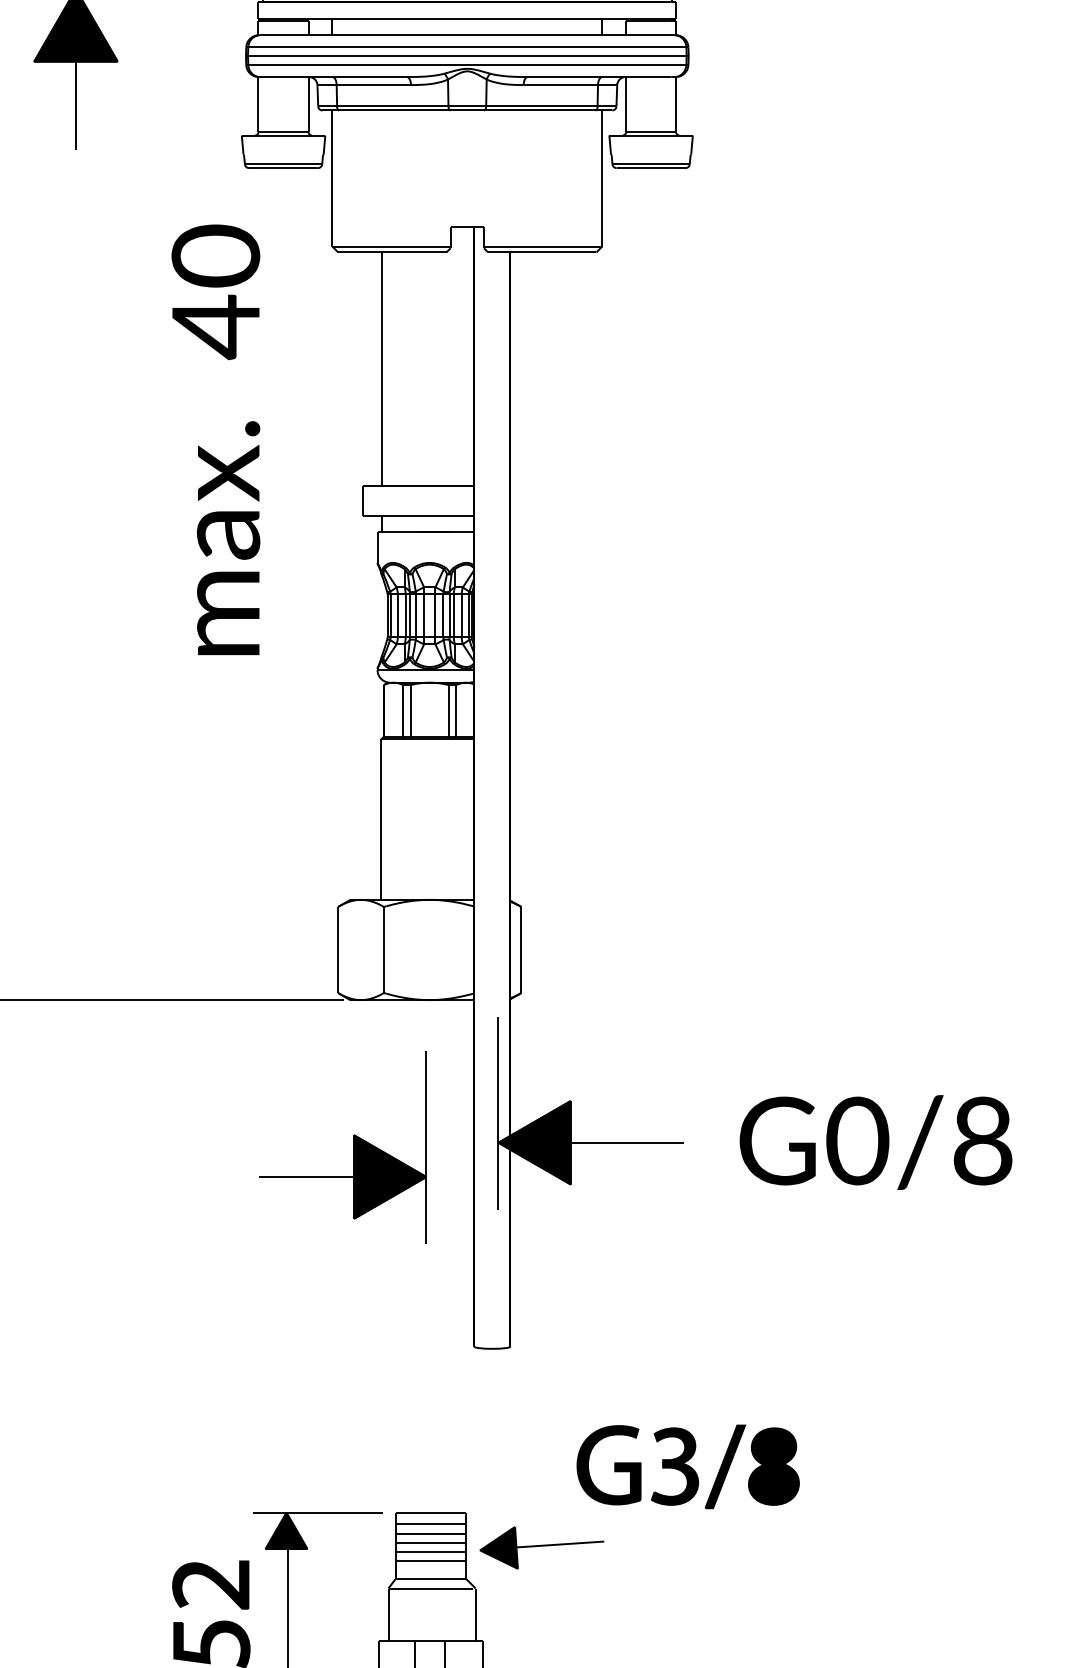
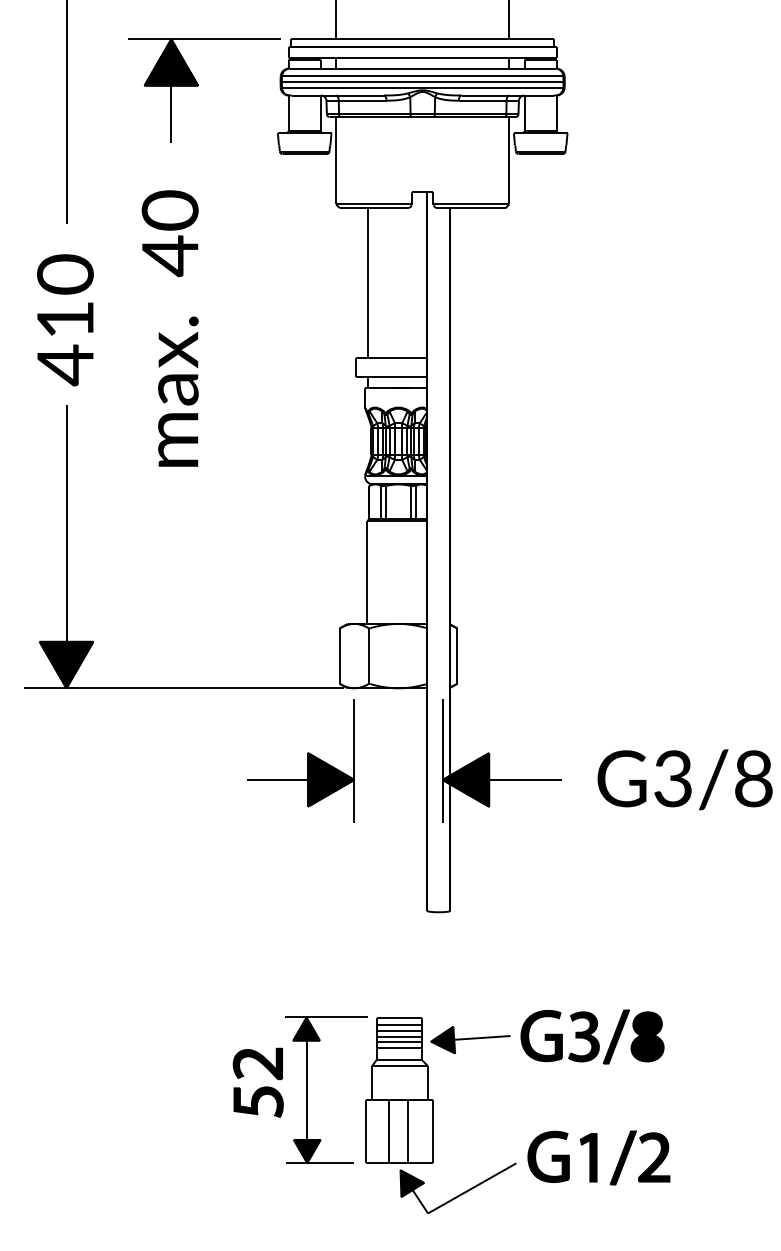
text: (214, 439) -> (169, 328), moved
text: (857, 1140) -> (673, 778), G0/8 -> G3/8
part: (353, 1146) -> (307, 760), moved
part: (688, 1466) -> (592, 1036), moved

